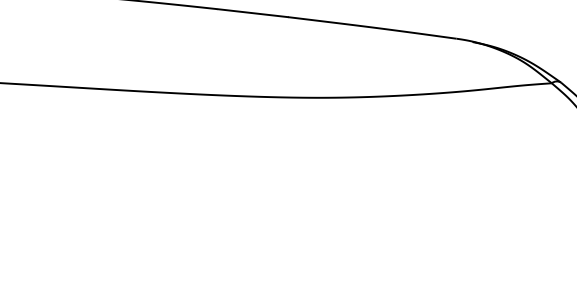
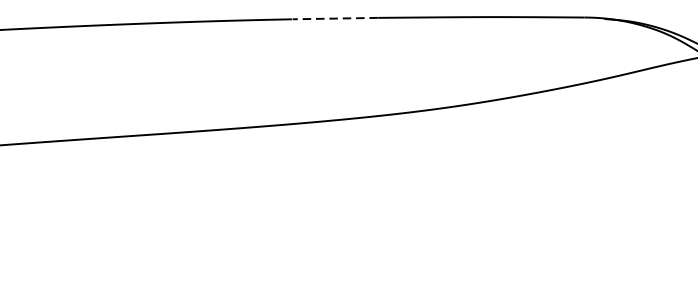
line: (252, 13) -> (334, 19), solid -> dashed

